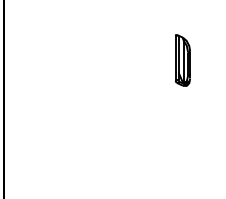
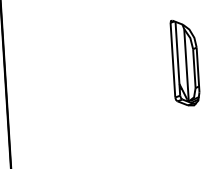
part: (182, 60) -> (184, 63), size x1.67

